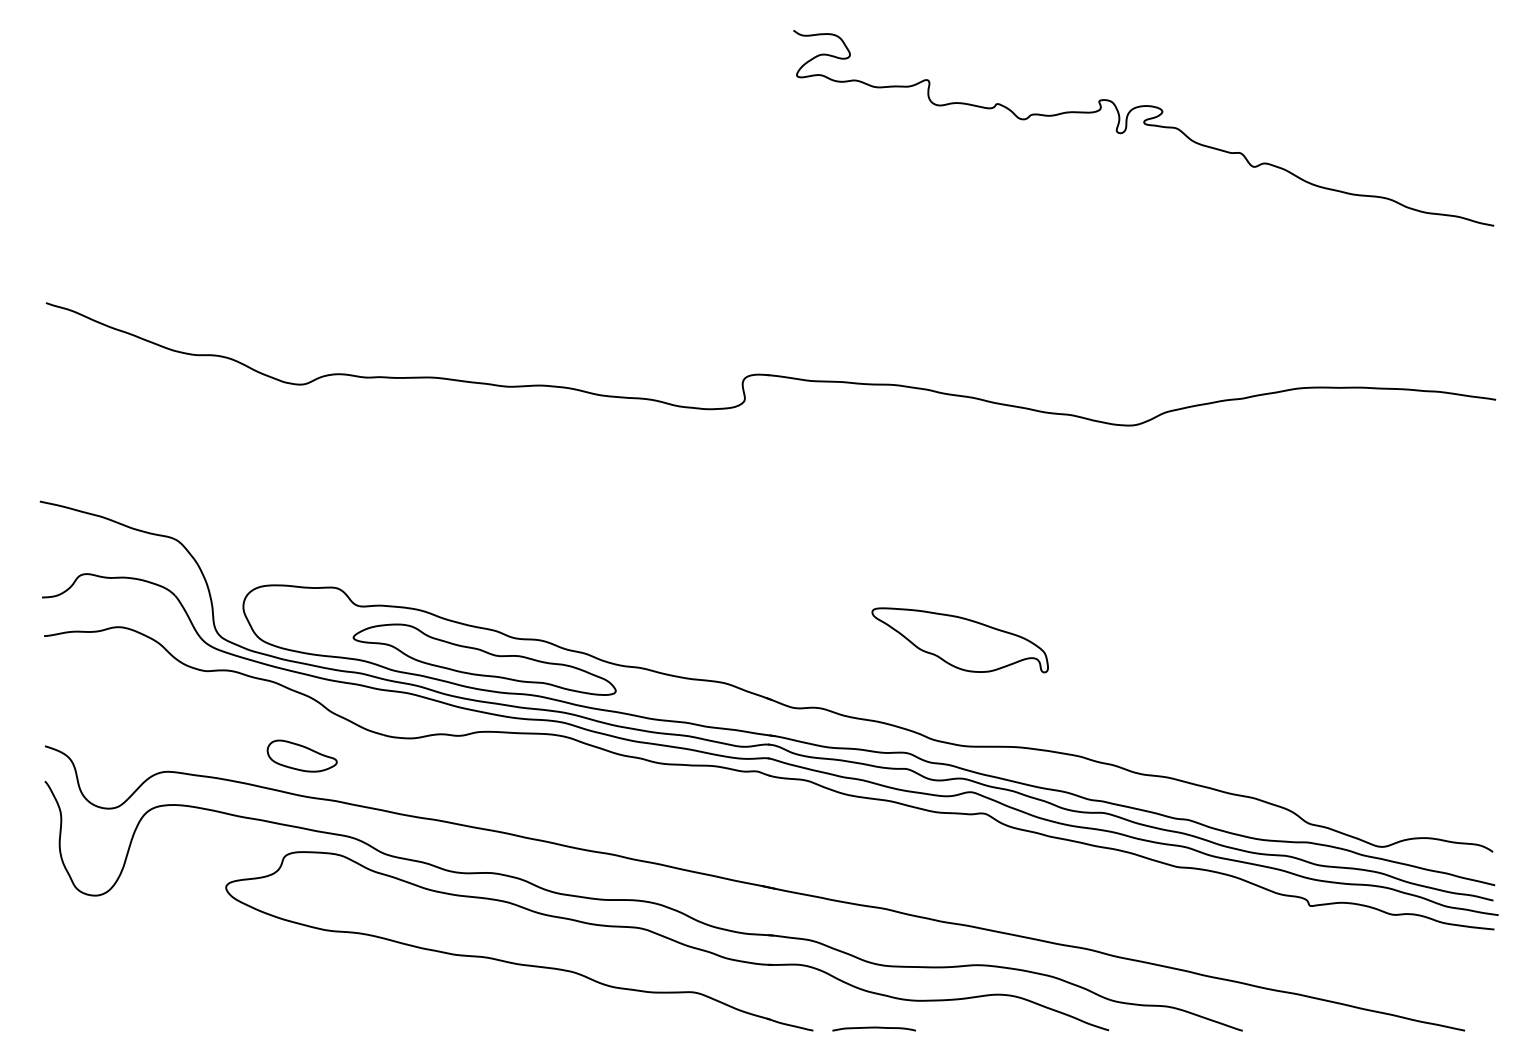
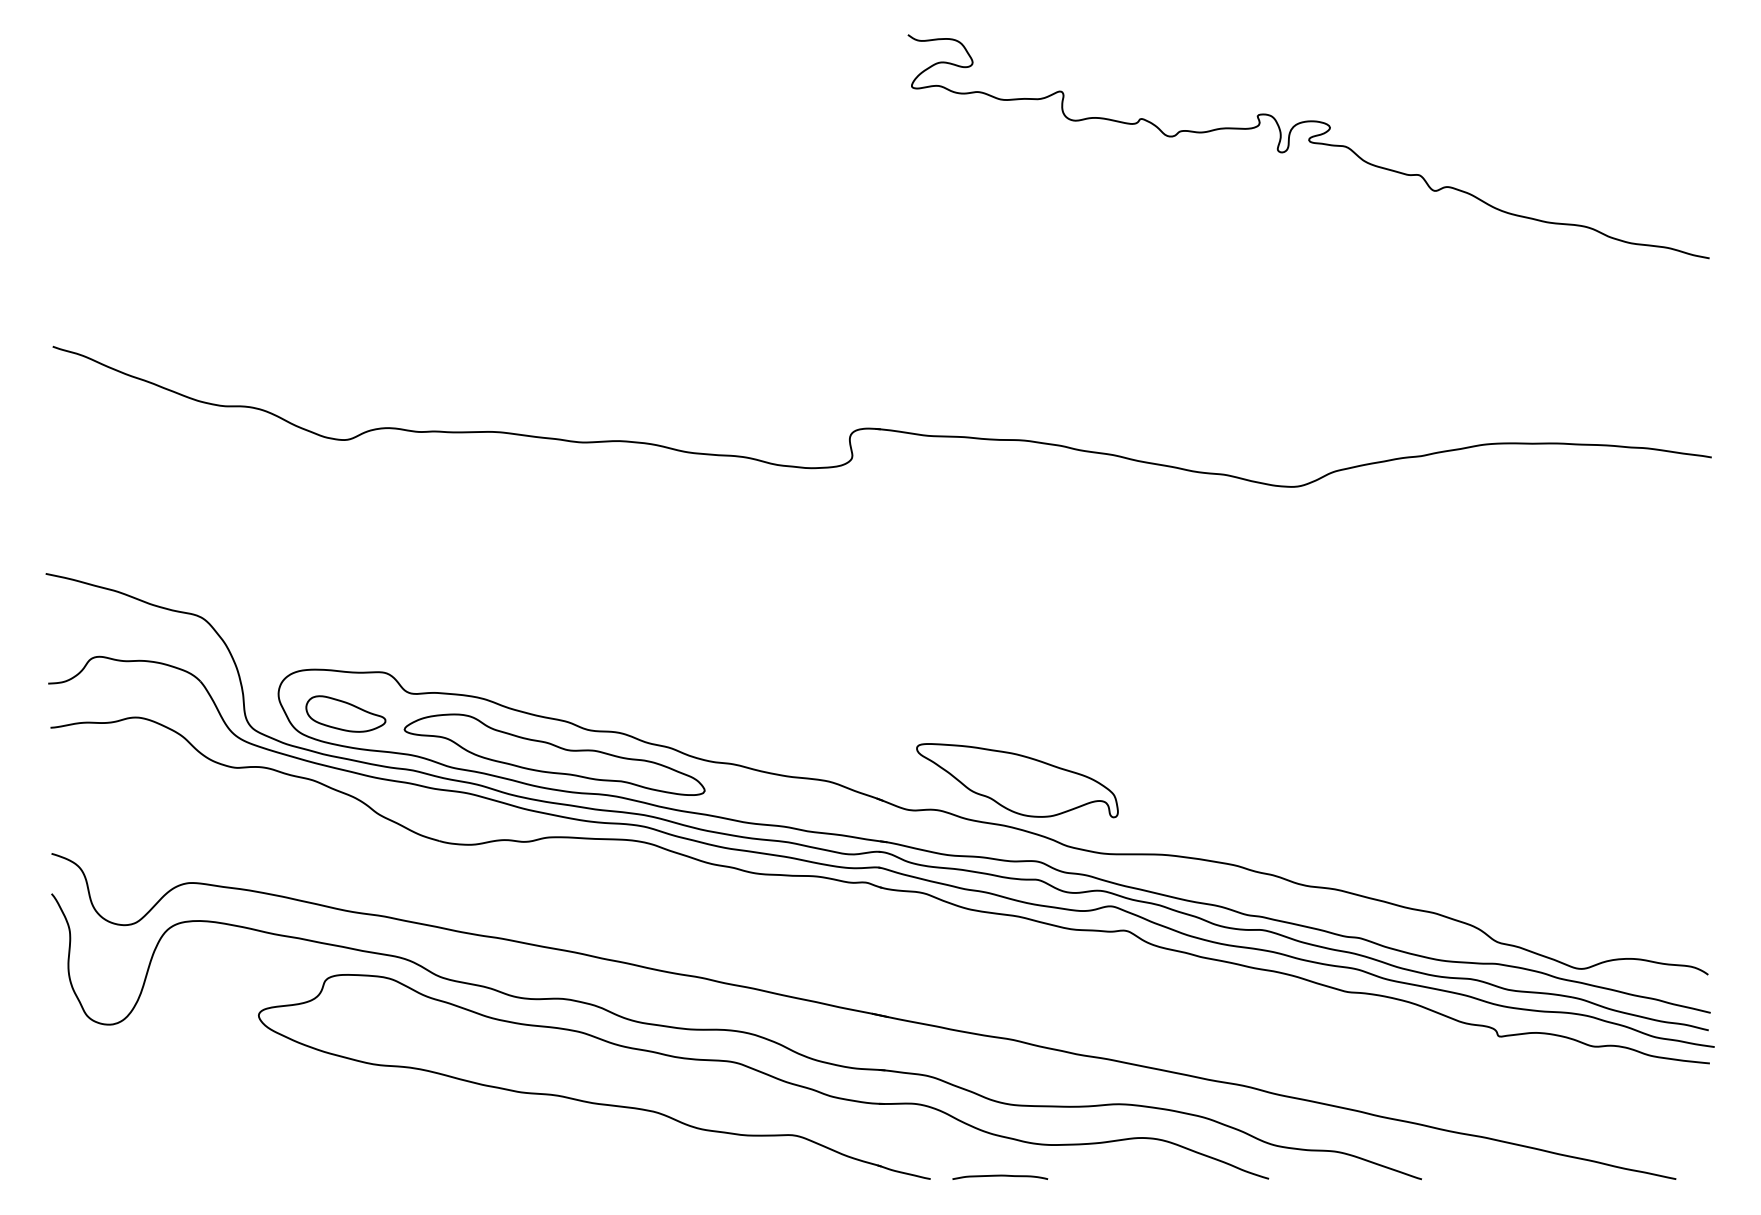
part: (959, 640) -> (1016, 780), moved
part: (301, 755) -> (345, 713), moved

